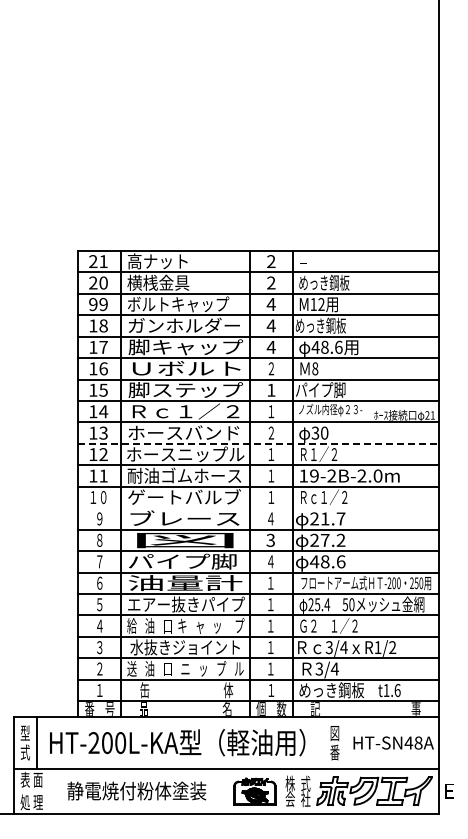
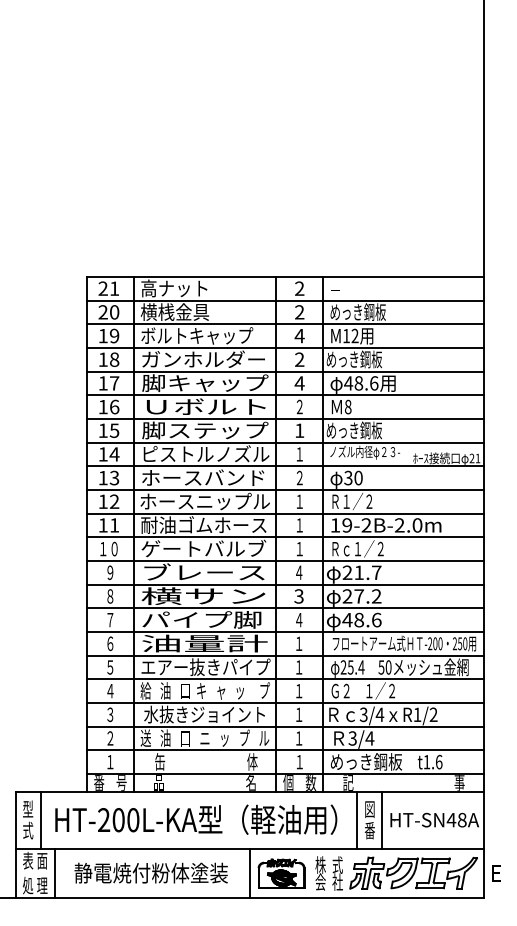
text: (93, 304) -> (103, 336), 99 -> 19
text: (270, 325) -> (298, 359), 4 -> 2
text: (320, 390) -> (353, 430), パイプ脚 -> めっき鋼板
text: (186, 411) -> (206, 454), Ｒｃ１／２ -> ピストルノズル
line: (259, 443) -> (286, 489), dashed -> solid
line: (258, 508) -> (285, 561), added
text: (184, 540) -> (203, 596), 図 -> 横サン
line: (323, 742) -> (357, 819), added
line: (346, 742) -> (382, 819), added
line: (49, 790) -> (54, 872), added
line: (226, 790) -> (250, 872), added

